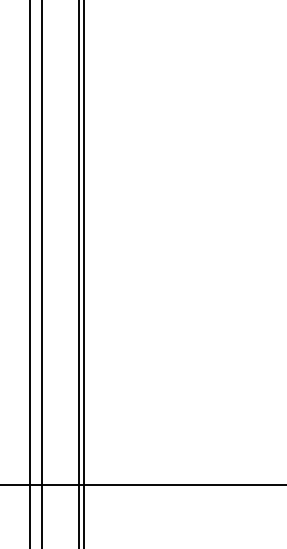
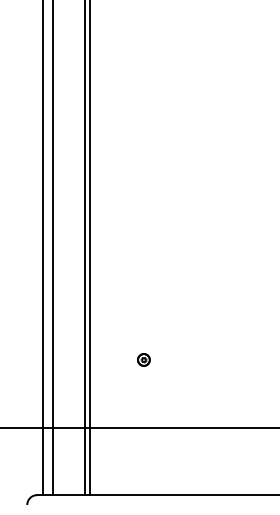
part: (146, 406) -> (143, 359), added

